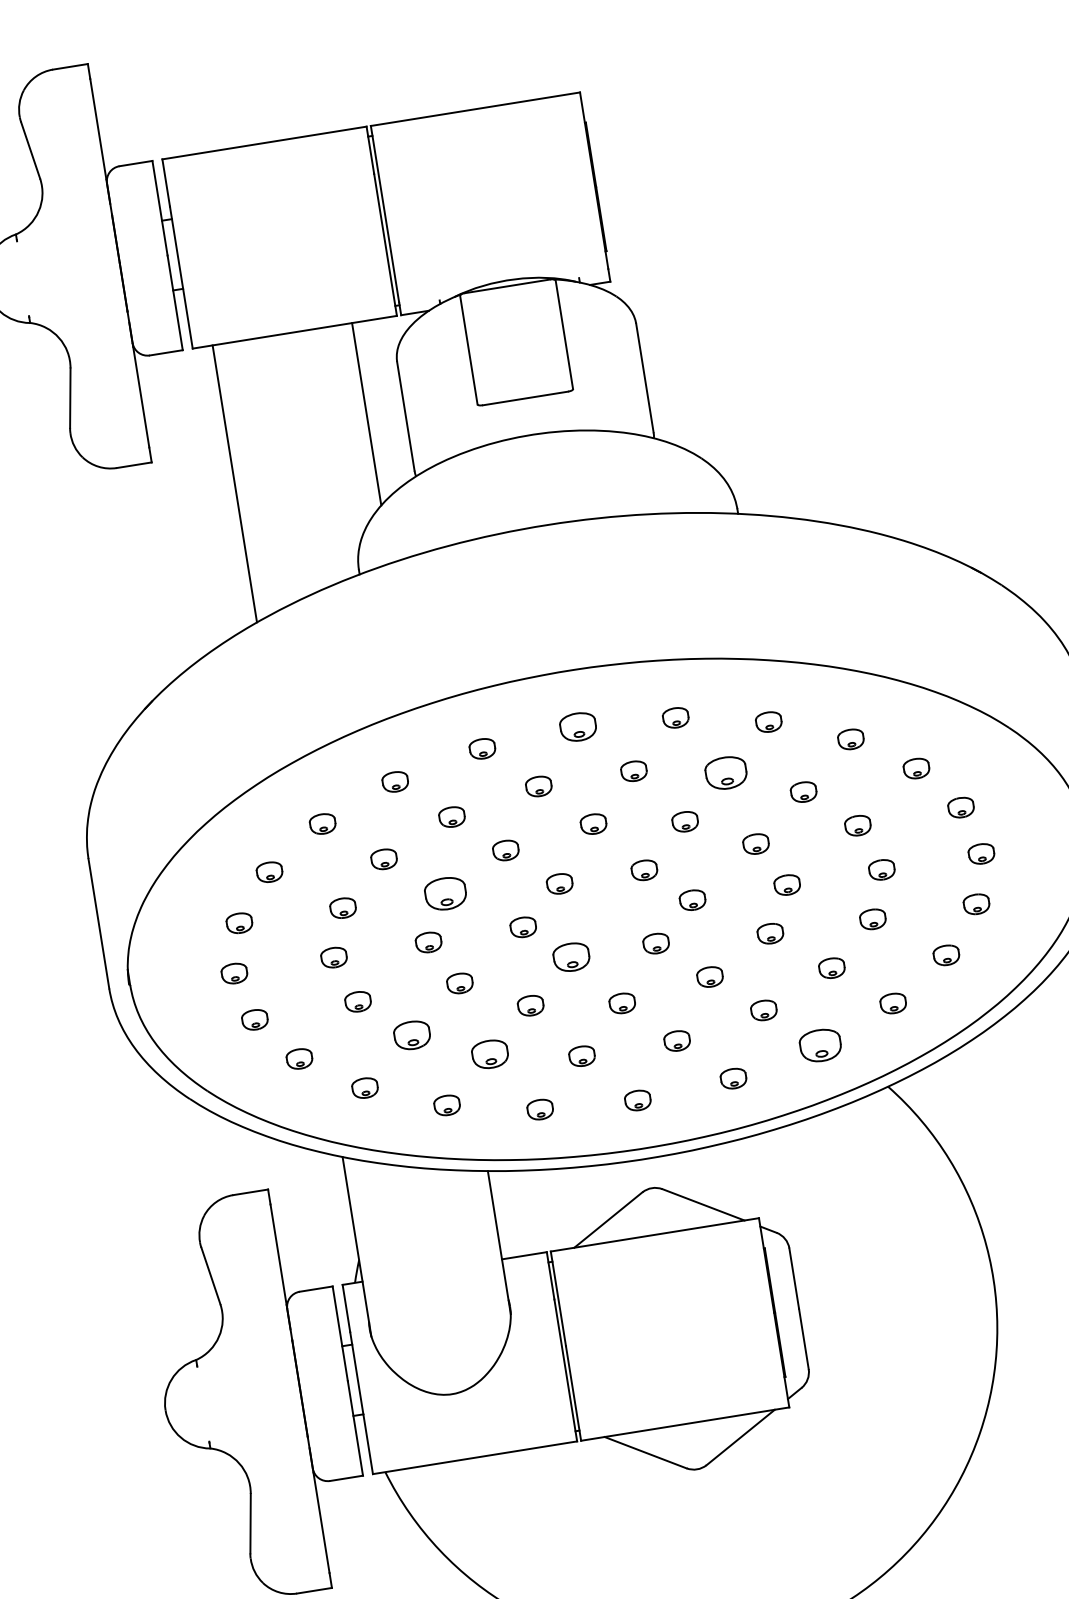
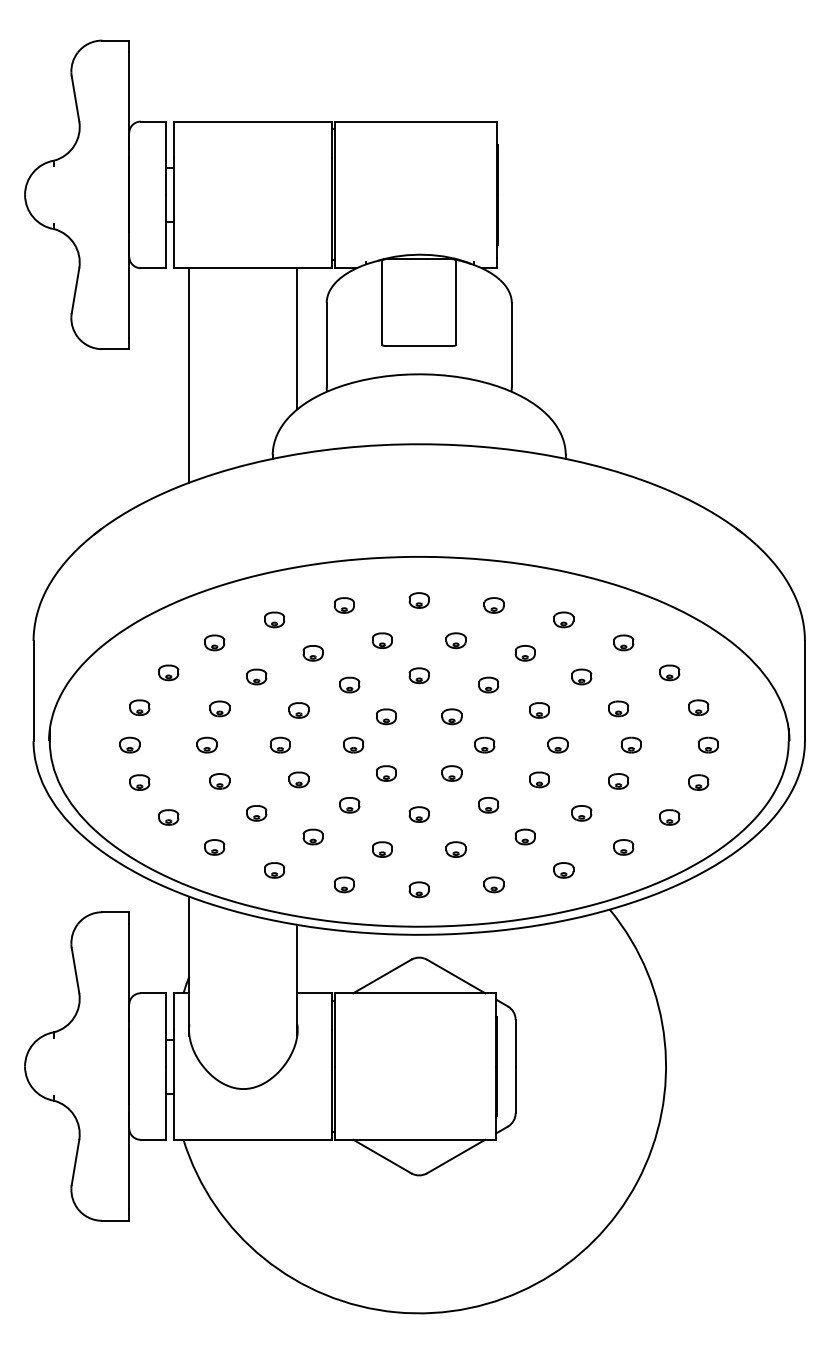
part: (577, 727) -> (418, 600), size x0.71
part: (725, 773) -> (524, 653), size x0.62
part: (445, 894) -> (298, 710), size x0.62
part: (571, 957) -> (386, 773), size x0.71
part: (412, 1035) -> (256, 813), size x0.71
part: (820, 1045) -> (563, 870), size x0.62
part: (489, 1053) -> (312, 836), size x0.71

